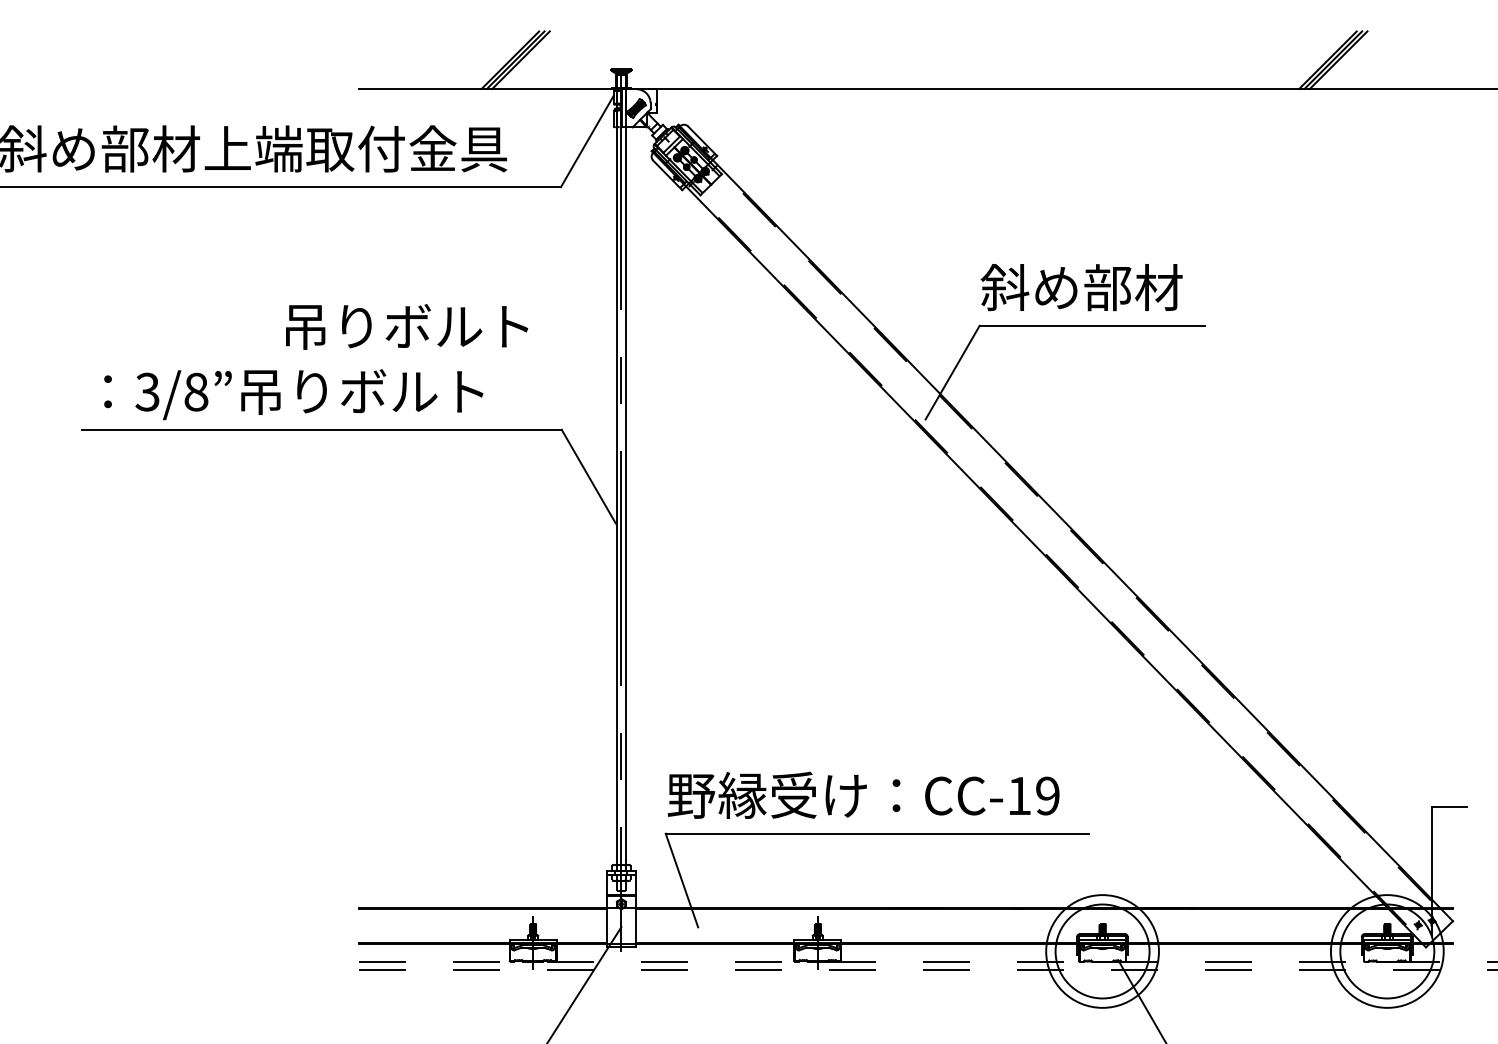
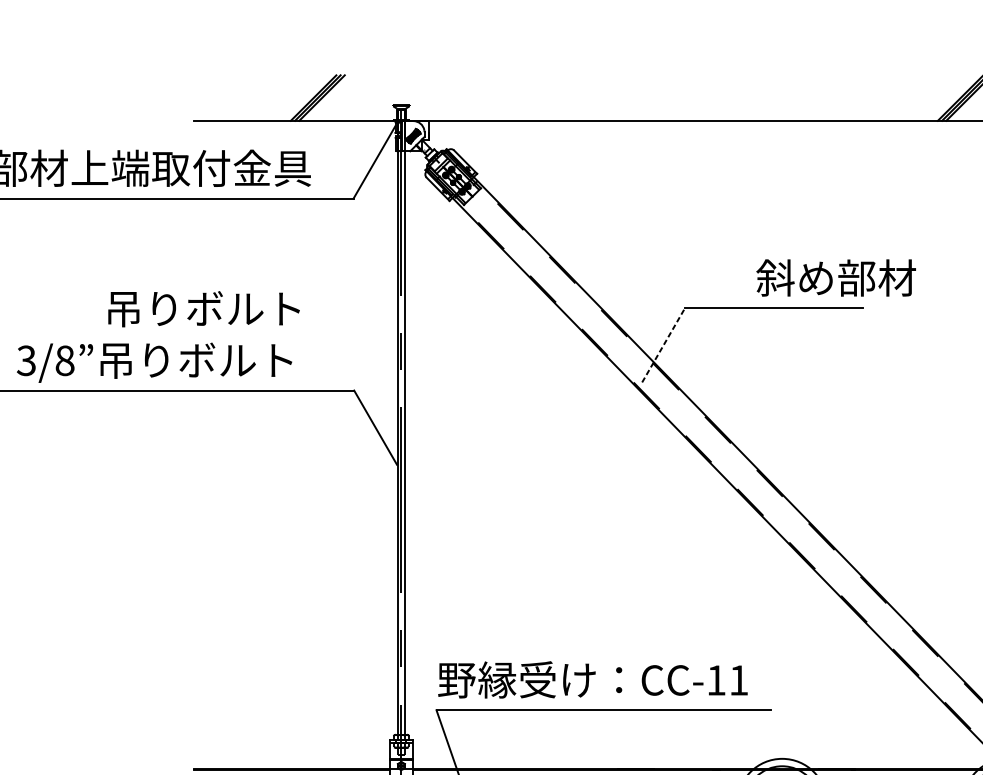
text: (1081, 287) -> (835, 277), moved
text: (407, 326) -> (204, 308), moved
line: (952, 372) -> (663, 345), solid -> dashed
text: (1047, 795) -> (738, 680), CC-19 -> CC-11

